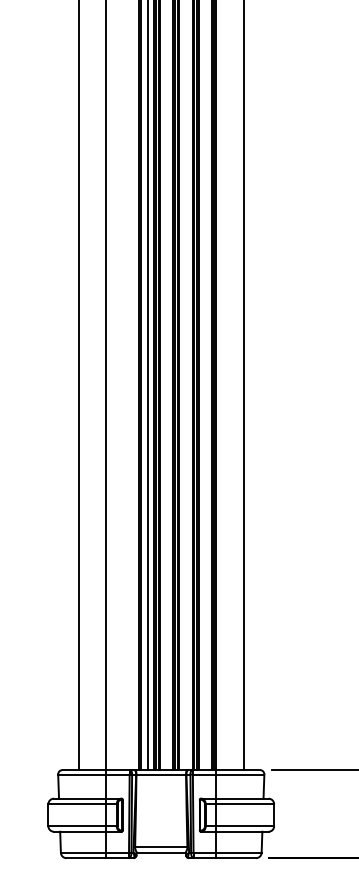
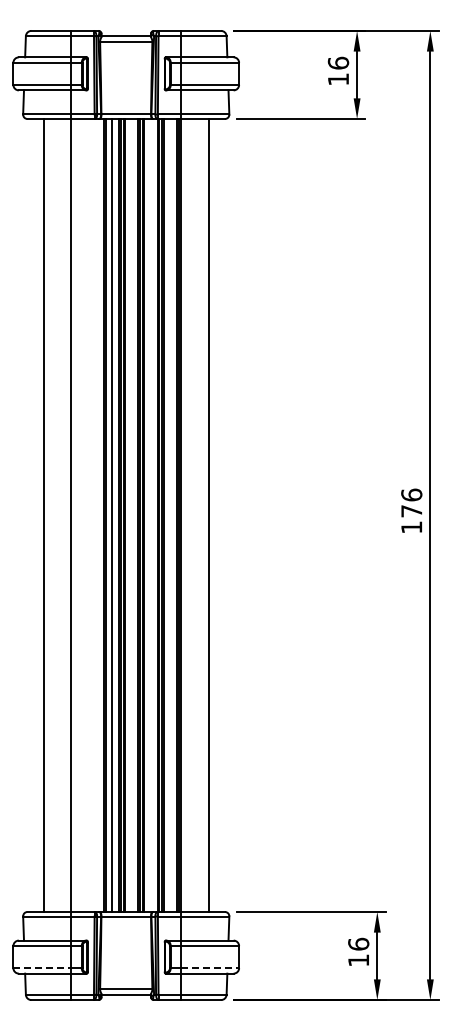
line: (77, 826) -> (42, 968), solid -> dashed
line: (245, 826) -> (210, 968), solid -> dashed

